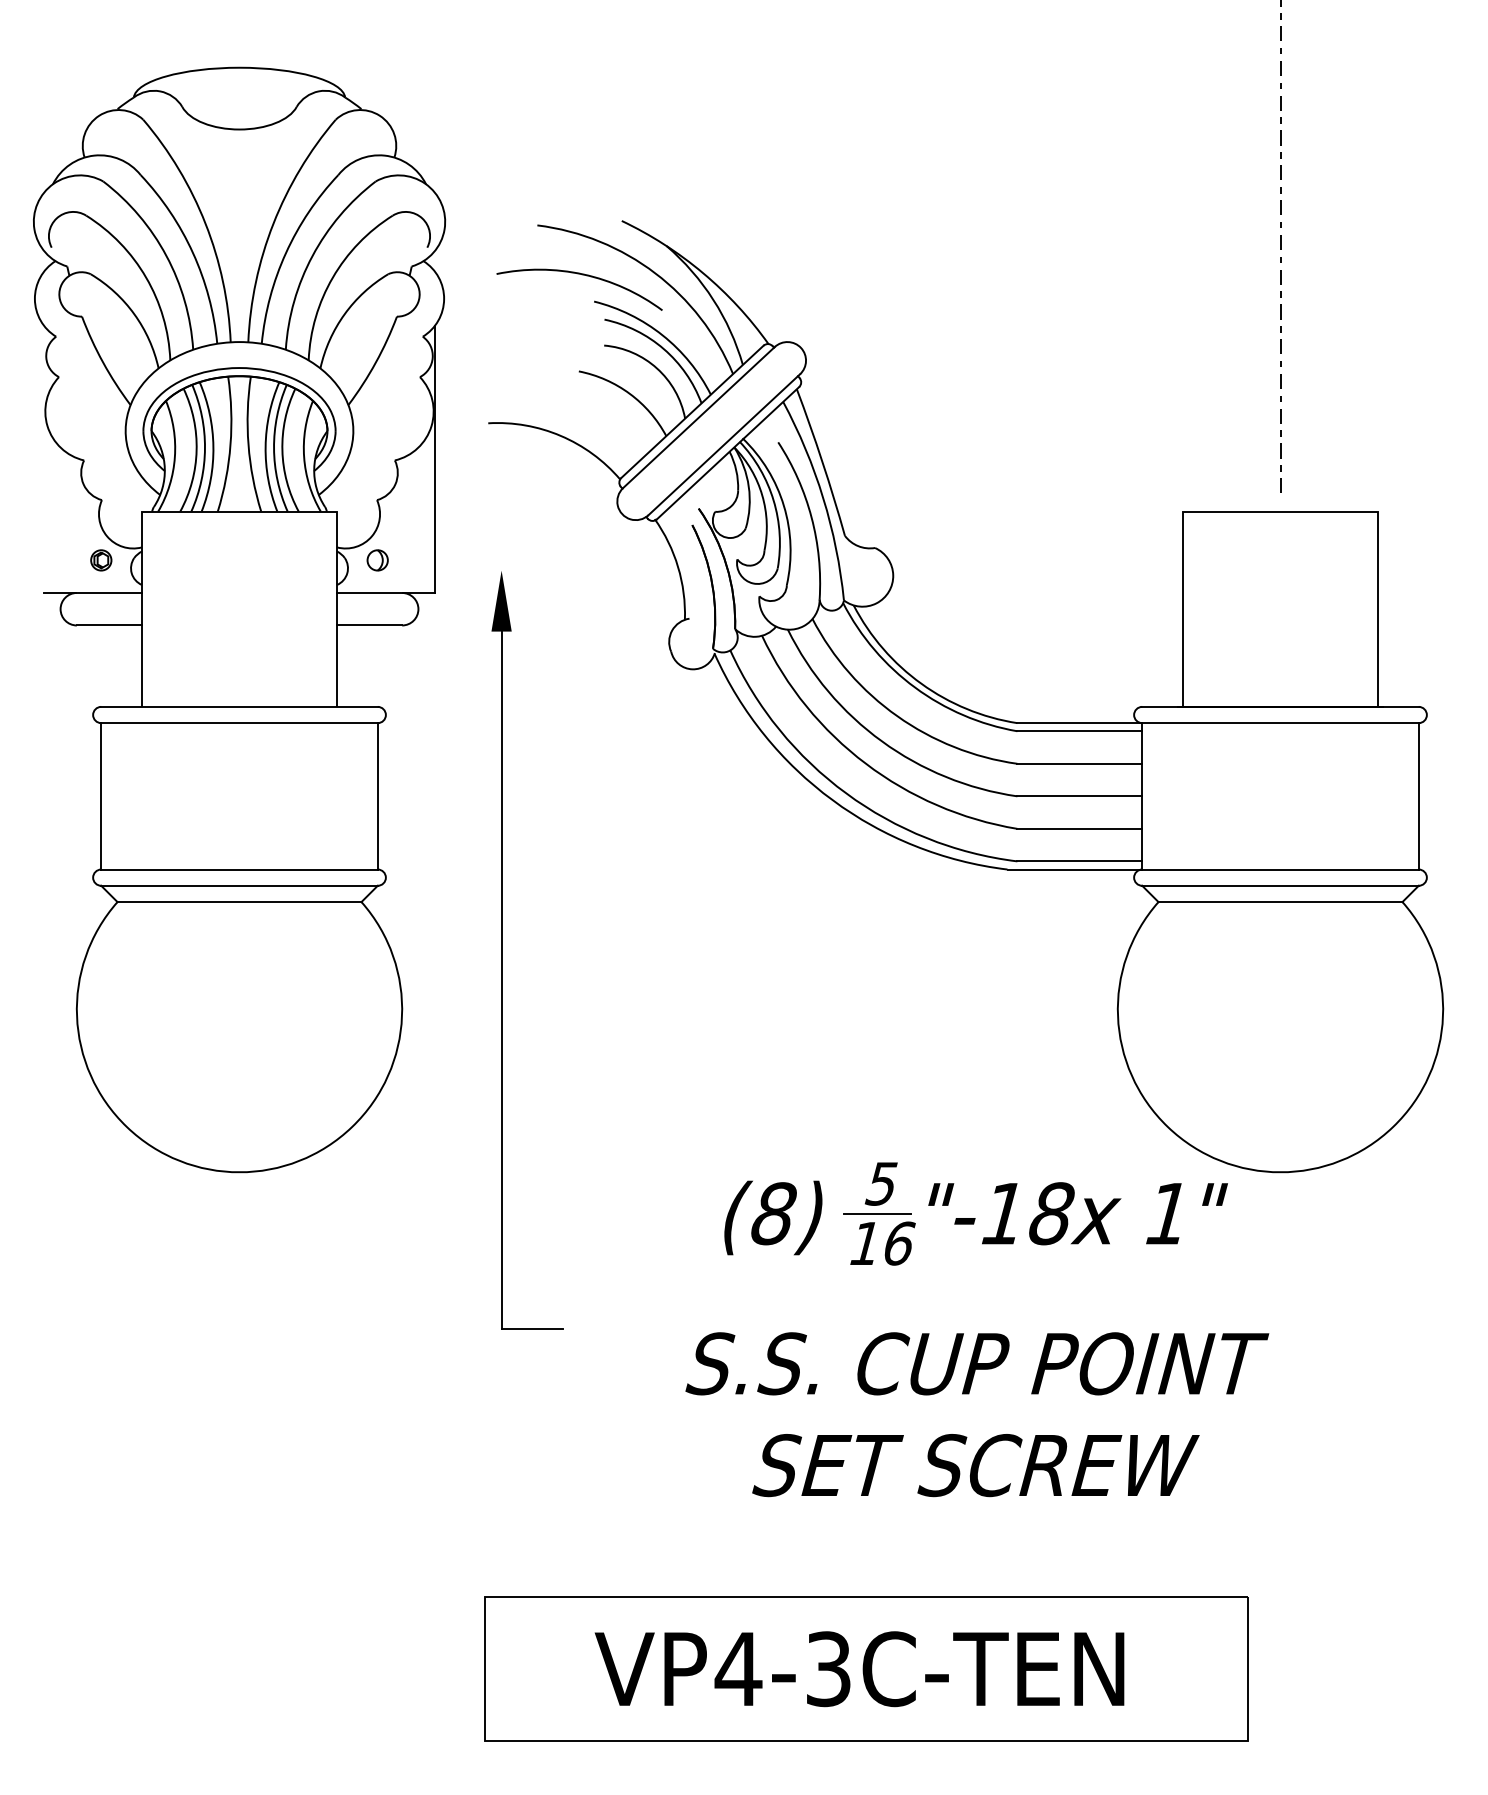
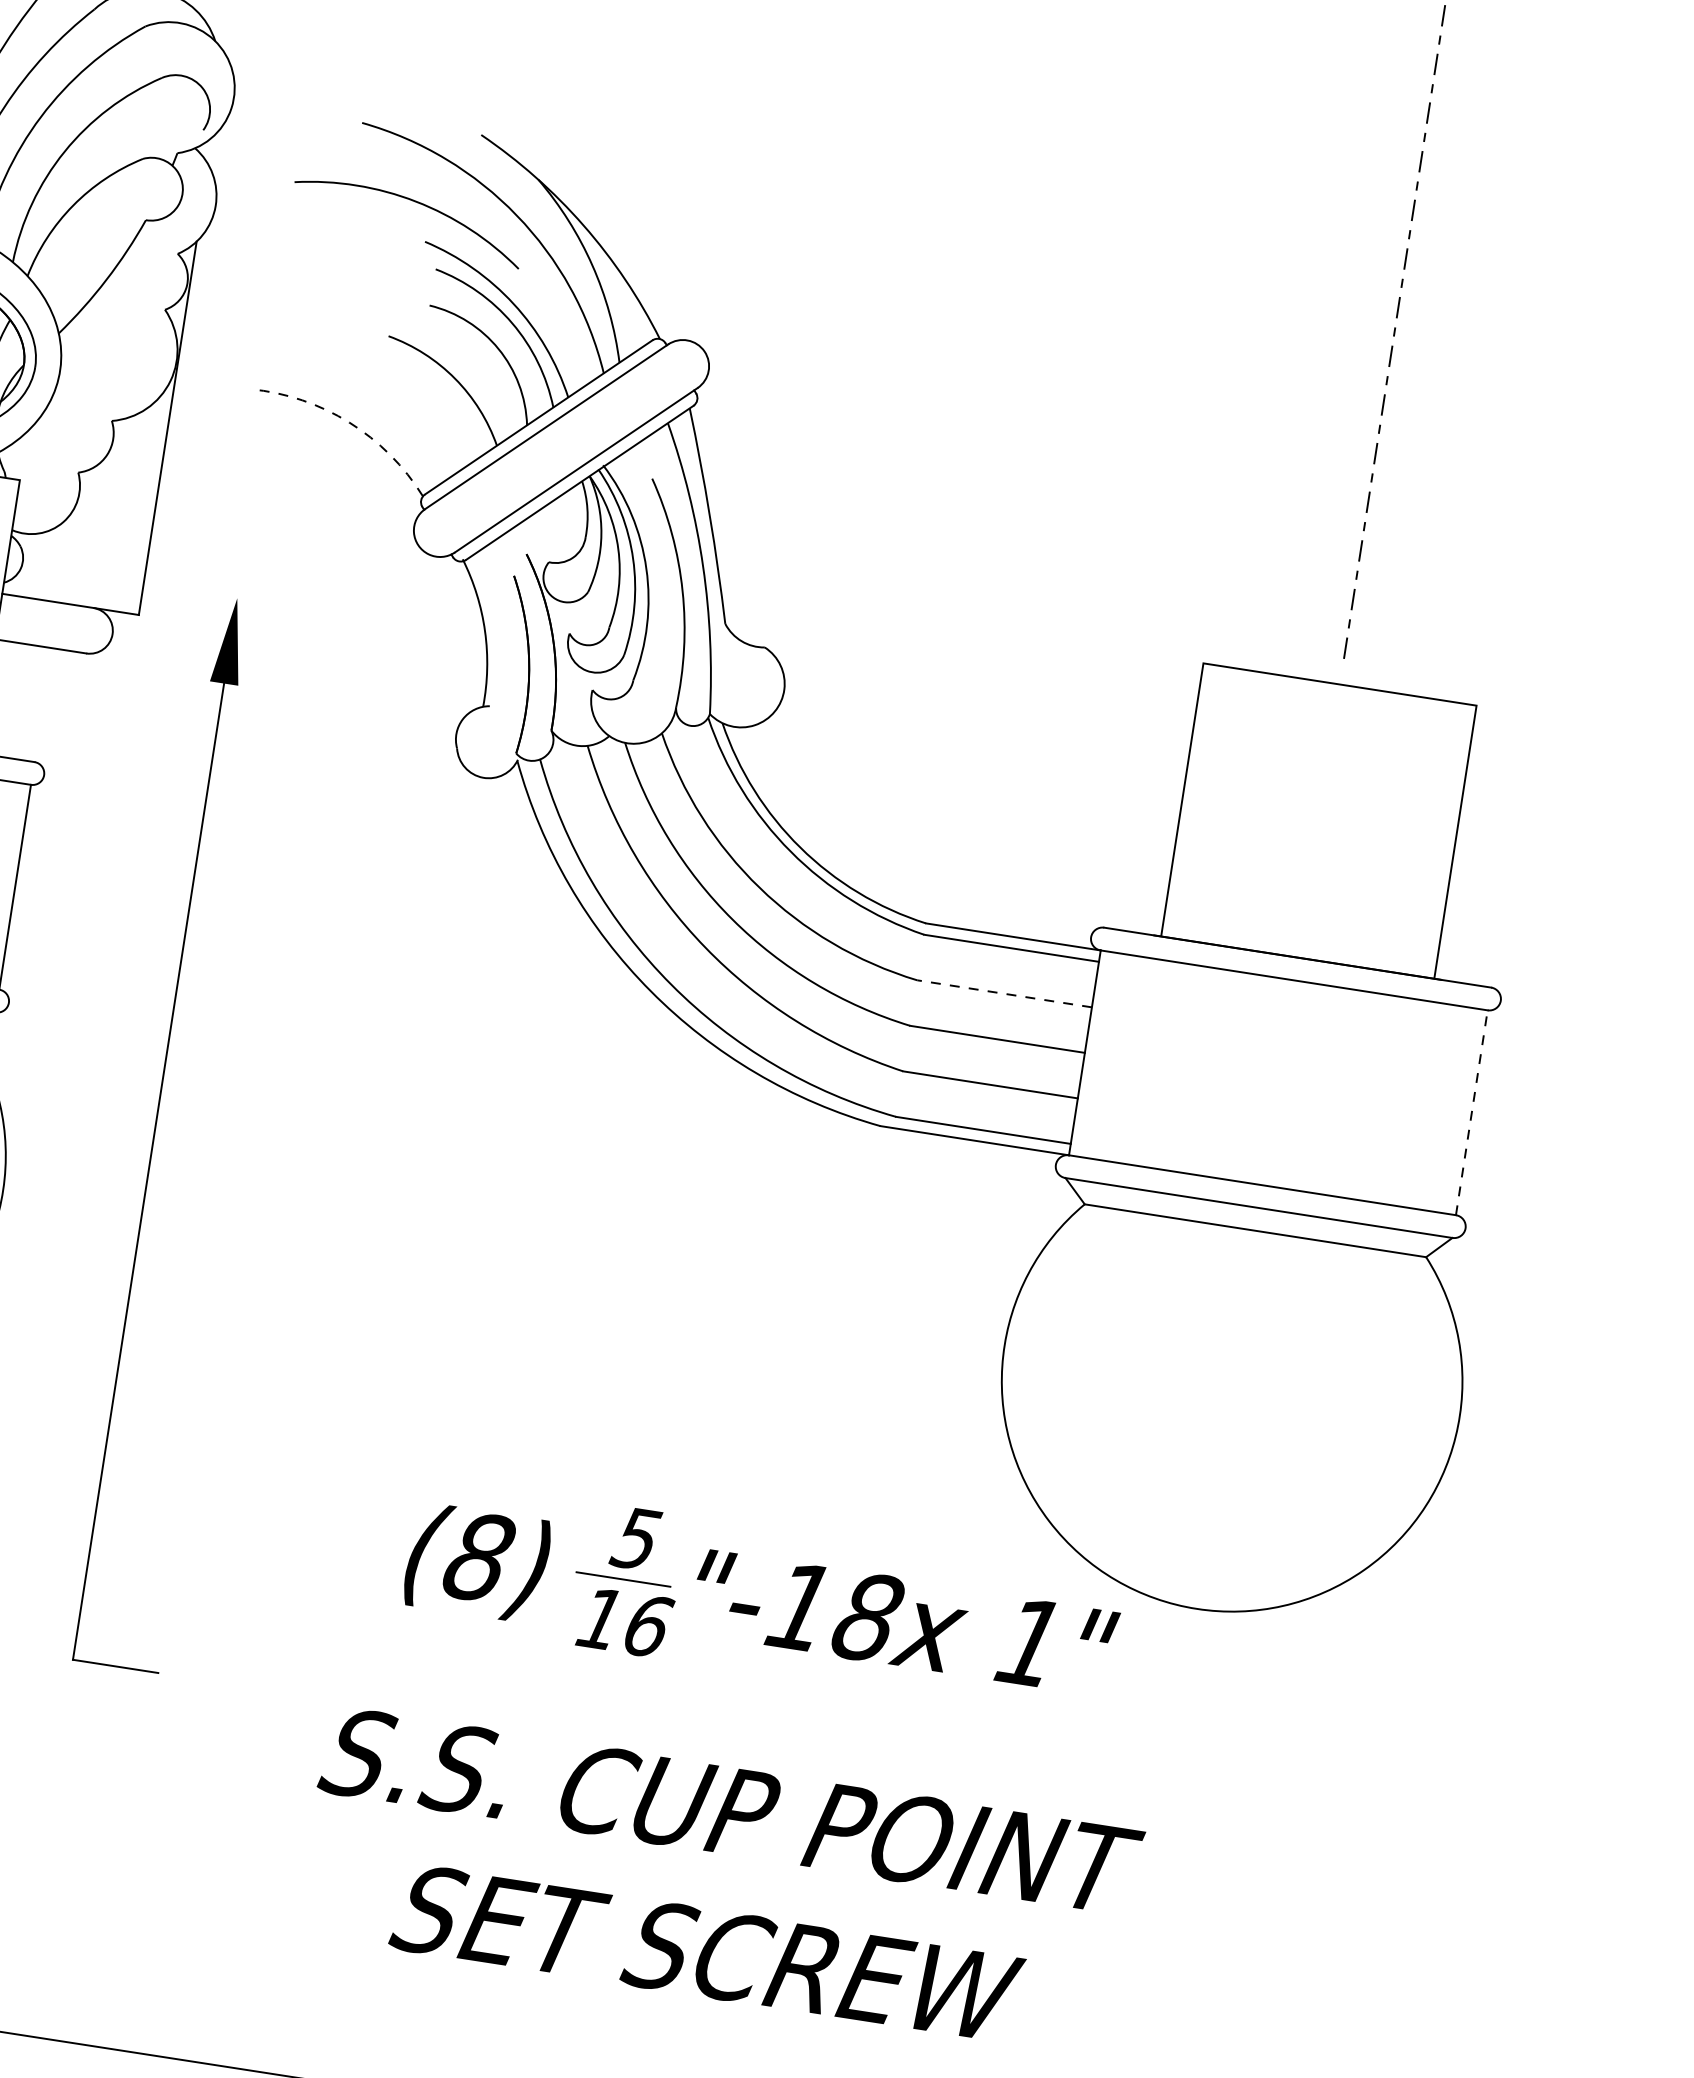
arc: (560, 435) -> (349, 421), solid -> dashed
part: (377, 560) -> (65, 557), removed
line: (1079, 763) -> (1004, 993), solid -> dashed
line: (1418, 795) -> (1471, 1111), solid -> dashed

